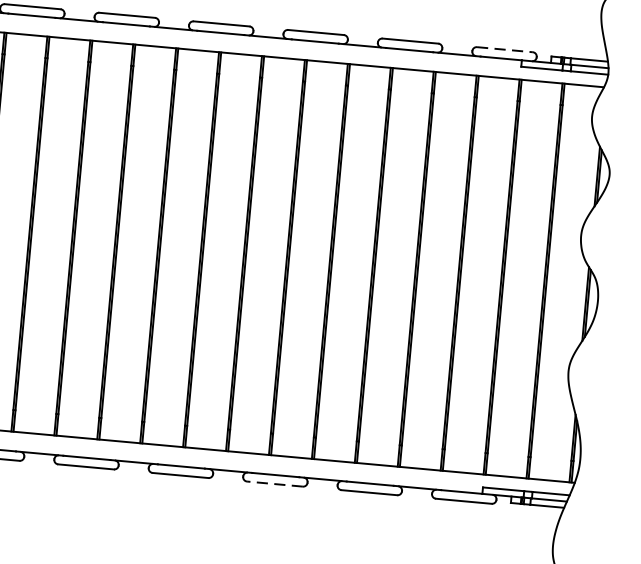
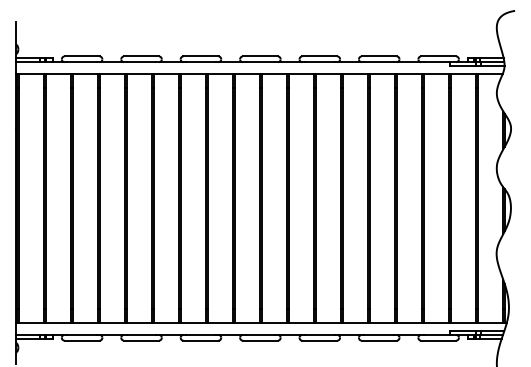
line: (504, 49) -> (438, 56), dashed -> solid
line: (274, 483) -> (319, 340), dashed -> solid

